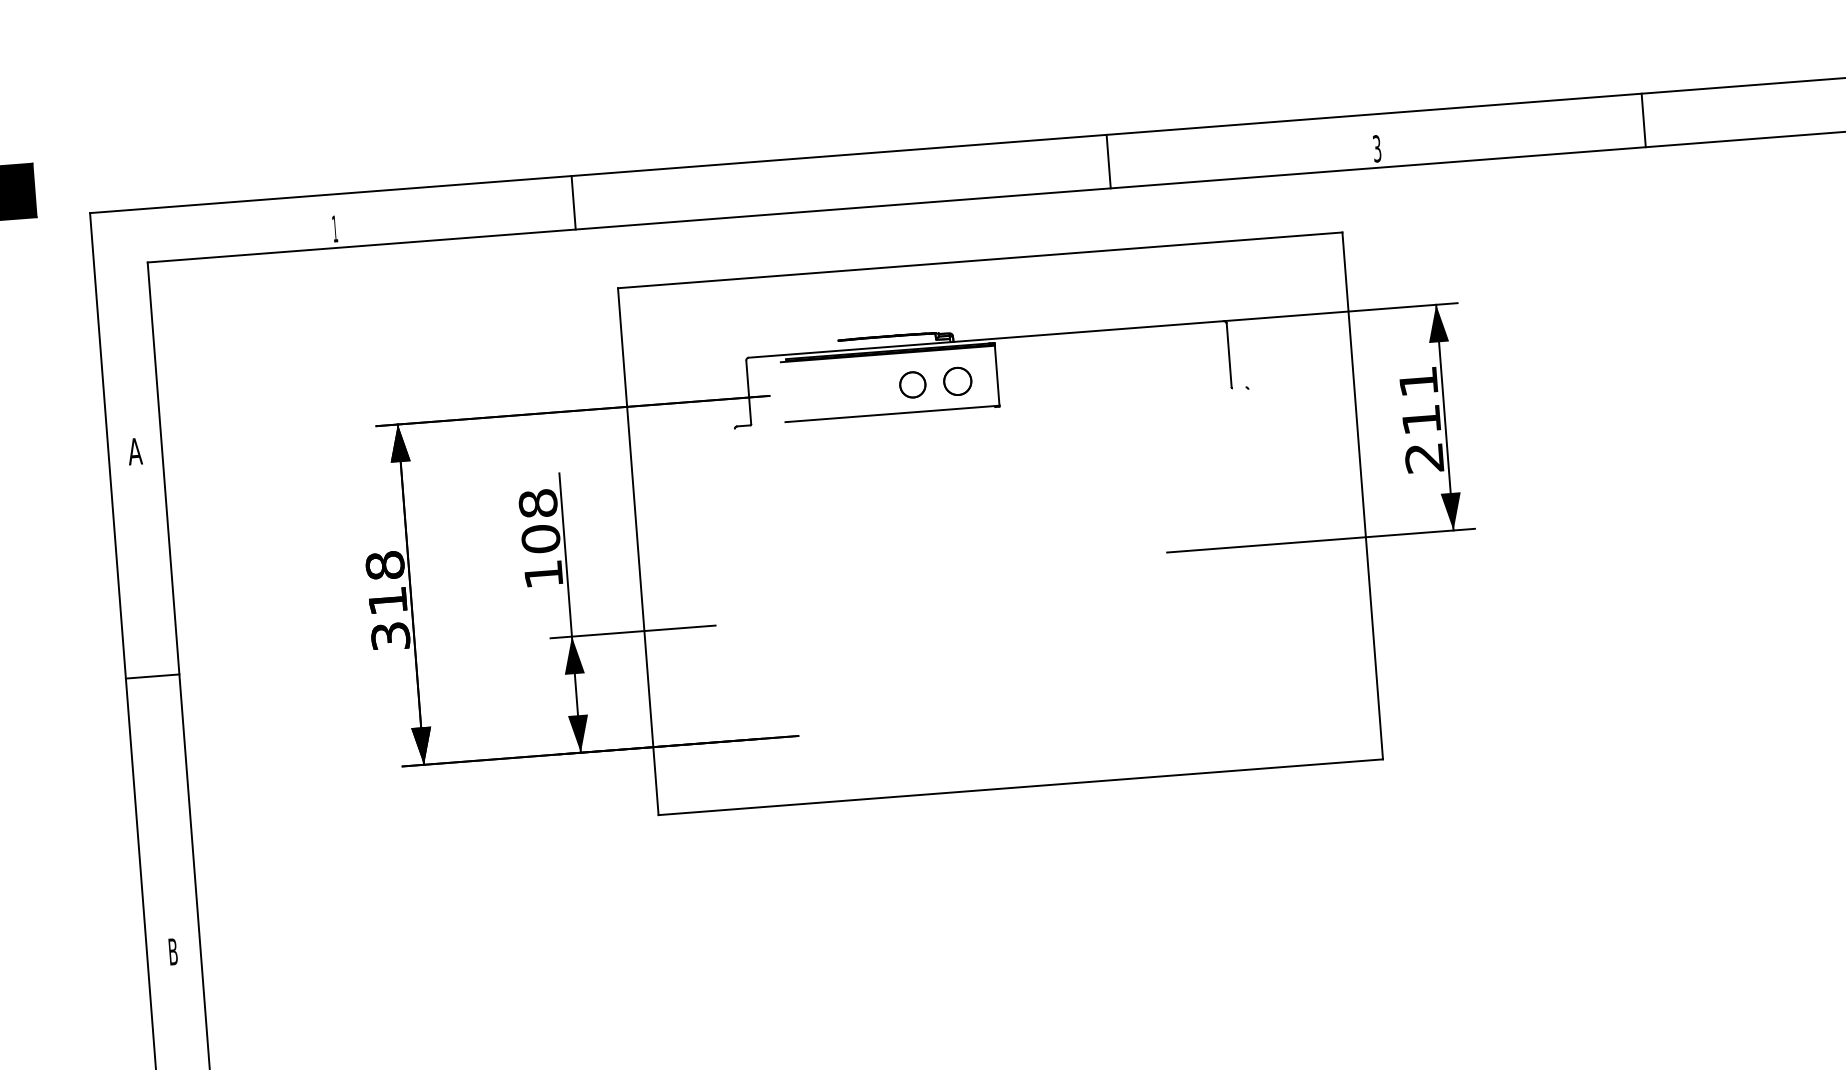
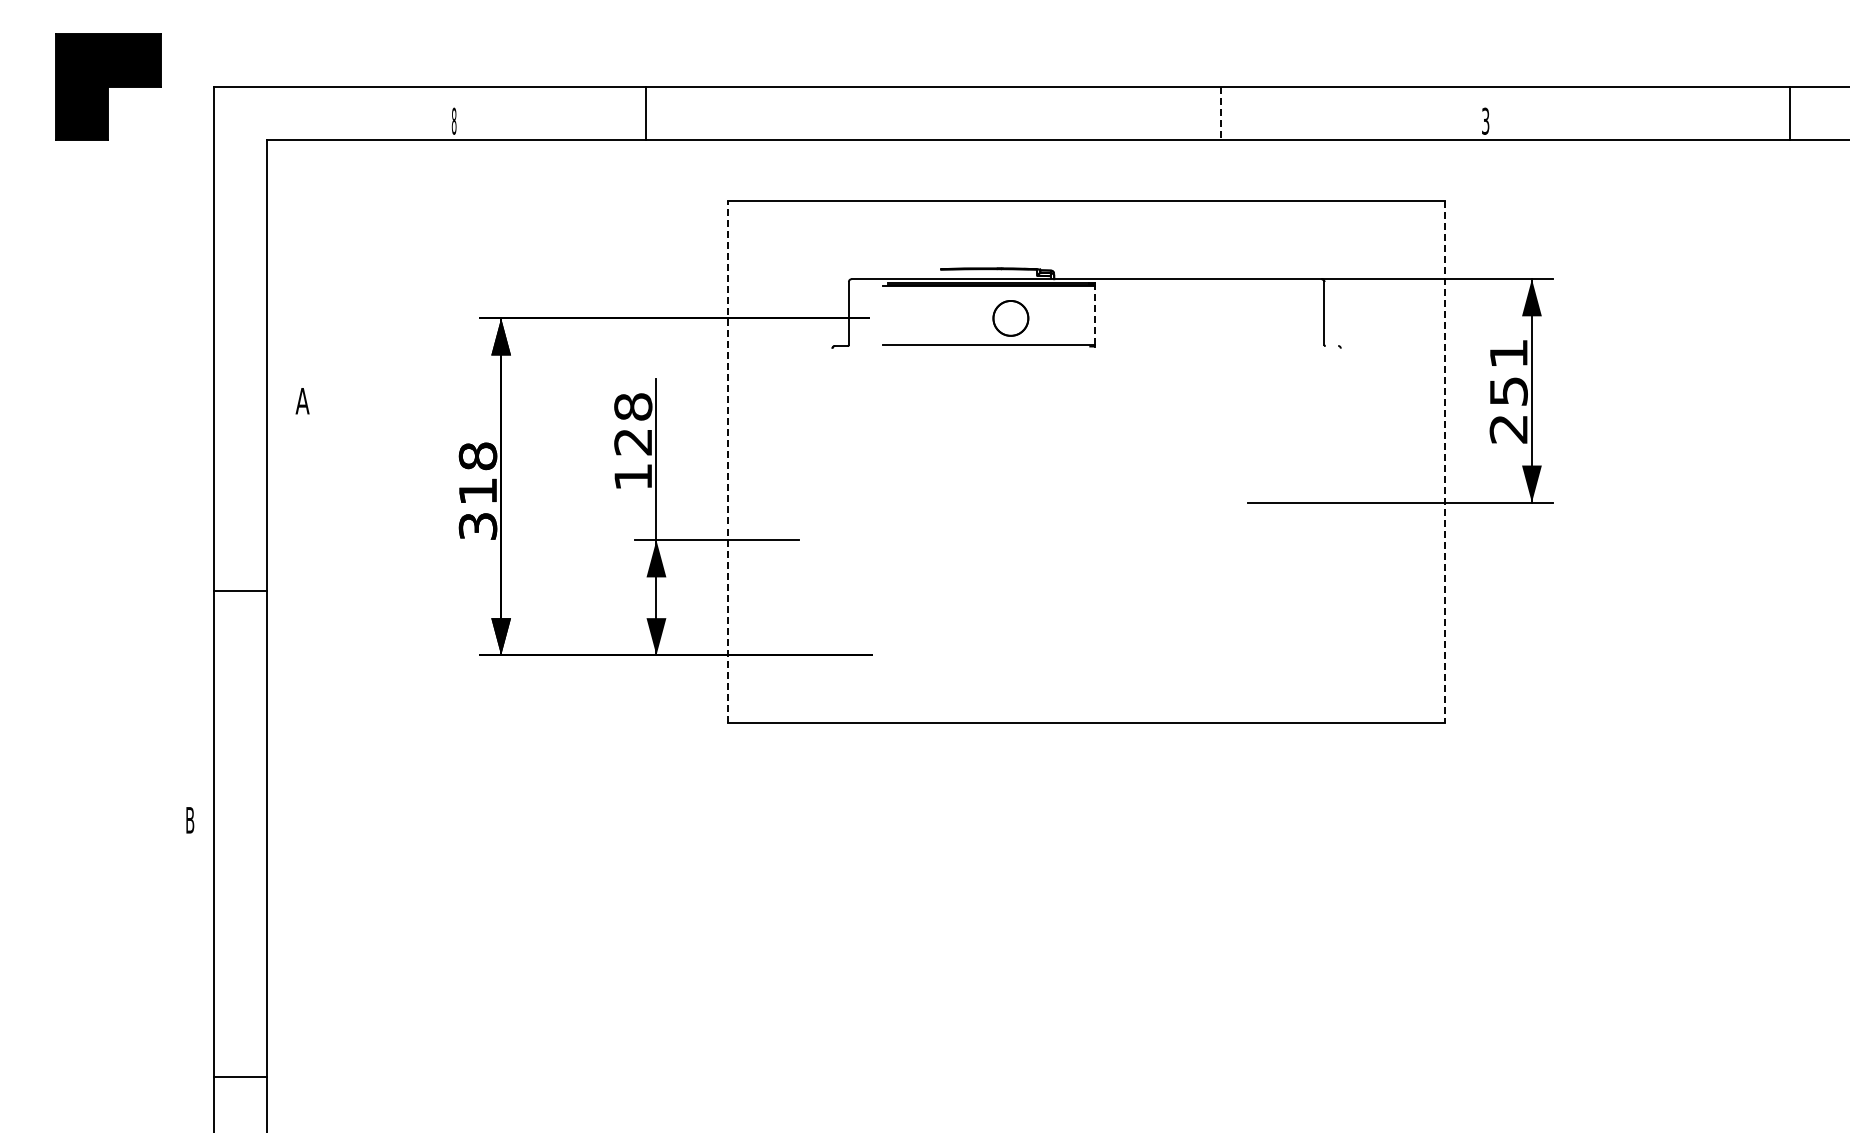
line: (1644, 120) -> (1790, 113), moved
line: (1108, 162) -> (1220, 114), solid -> dashed
line: (573, 202) -> (645, 113), moved
text: (334, 228) -> (453, 120), 1 -> 8
line: (997, 375) -> (1094, 315), solid -> dashed
part: (957, 381) -> (1055, 318), removed
part: (912, 384) -> (1010, 318), size x1.4
text: (1421, 420) -> (1508, 391), 211 -> 251
text: (135, 451) -> (302, 401), moved
line: (1363, 495) -> (1445, 461), solid -> dashed
text: (541, 538) -> (633, 441), 108 -> 128
line: (638, 551) -> (728, 461), solid -> dashed
line: (152, 676) -> (240, 590), moved
text: (173, 952) -> (190, 820), moved

